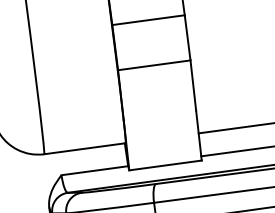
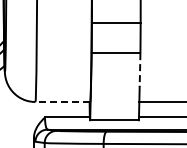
line: (193, 84) -> (140, 69), solid -> dashed
line: (84, 149) -> (62, 102), solid -> dashed

